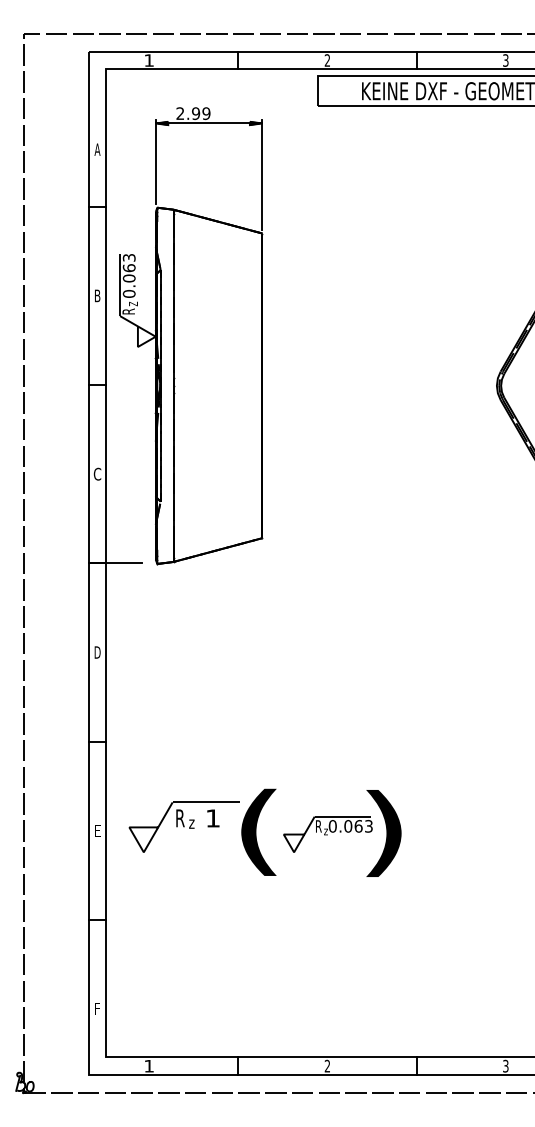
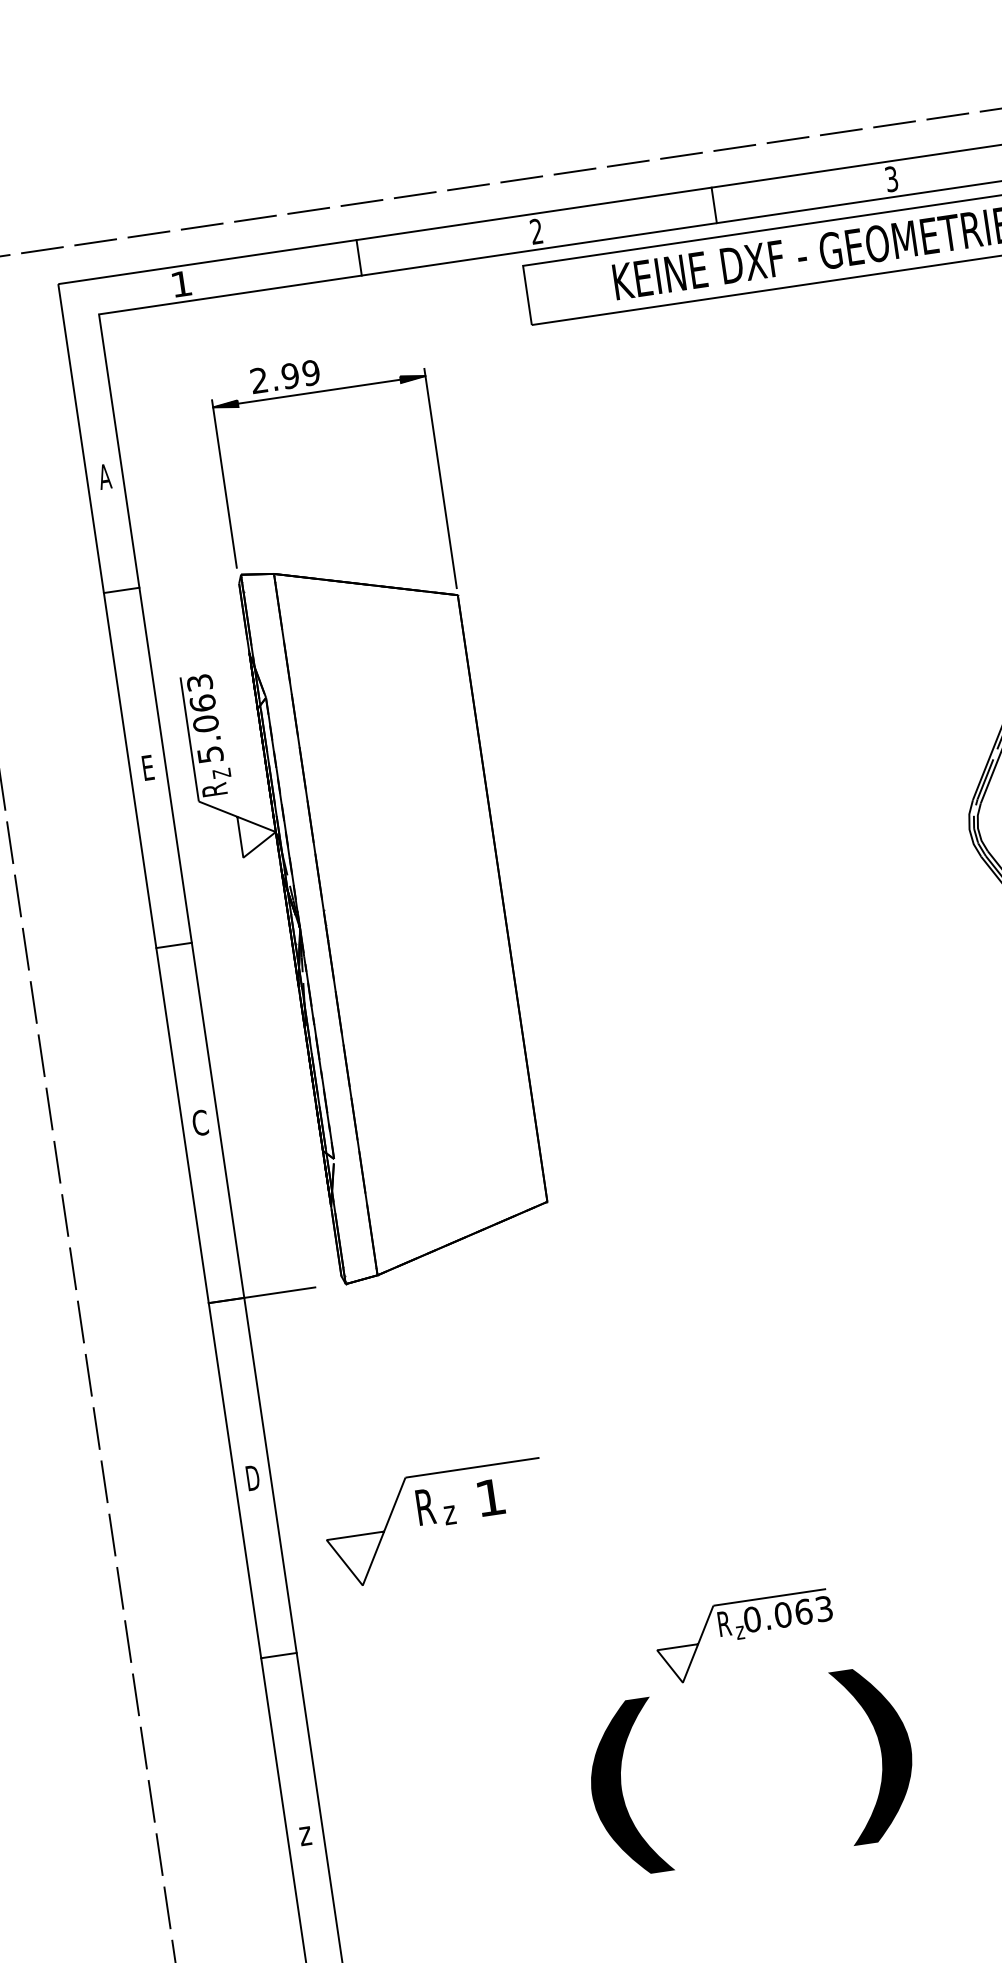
text: (128, 293) -> (208, 753), 0.063 -> 5.063
text: (97, 295) -> (147, 767), B -> E
part: (183, 826) -> (434, 1522), moved
text: (97, 831) -> (305, 1834), E -> z
part: (327, 834) -> (744, 1637), moved

